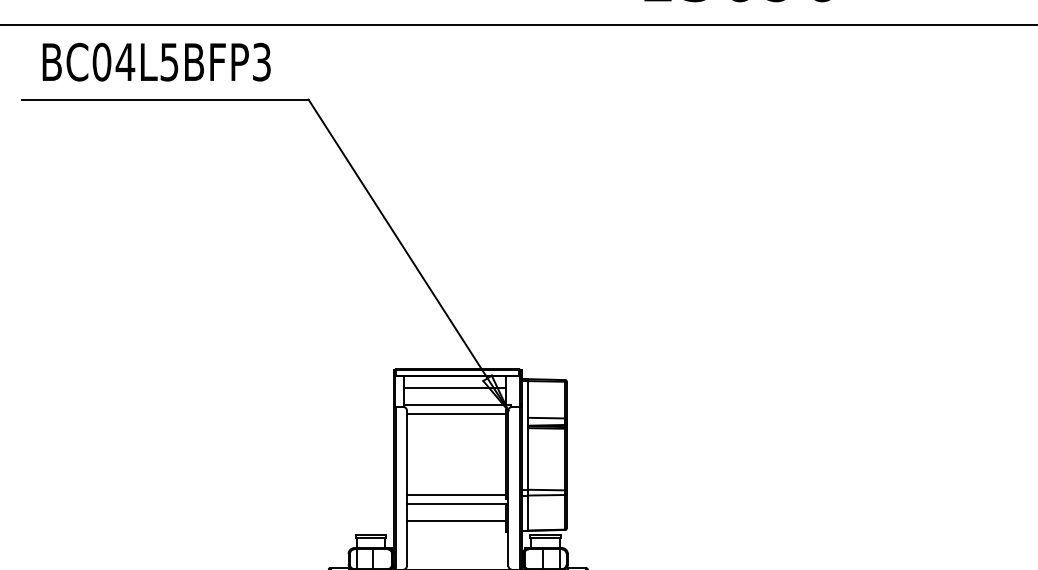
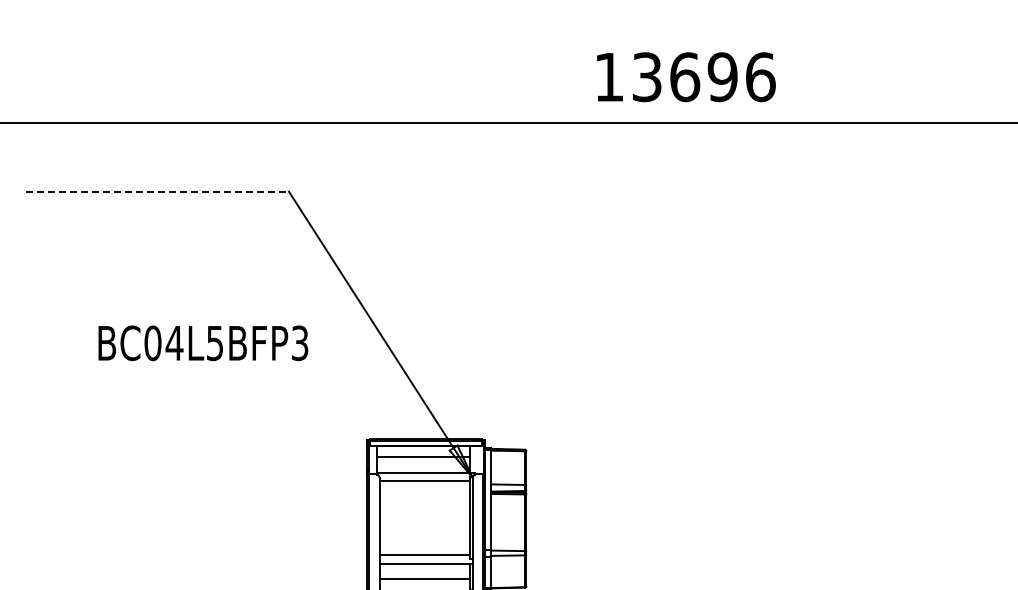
text: (156, 62) -> (203, 343), moved
line: (165, 99) -> (157, 191), solid -> dashed

